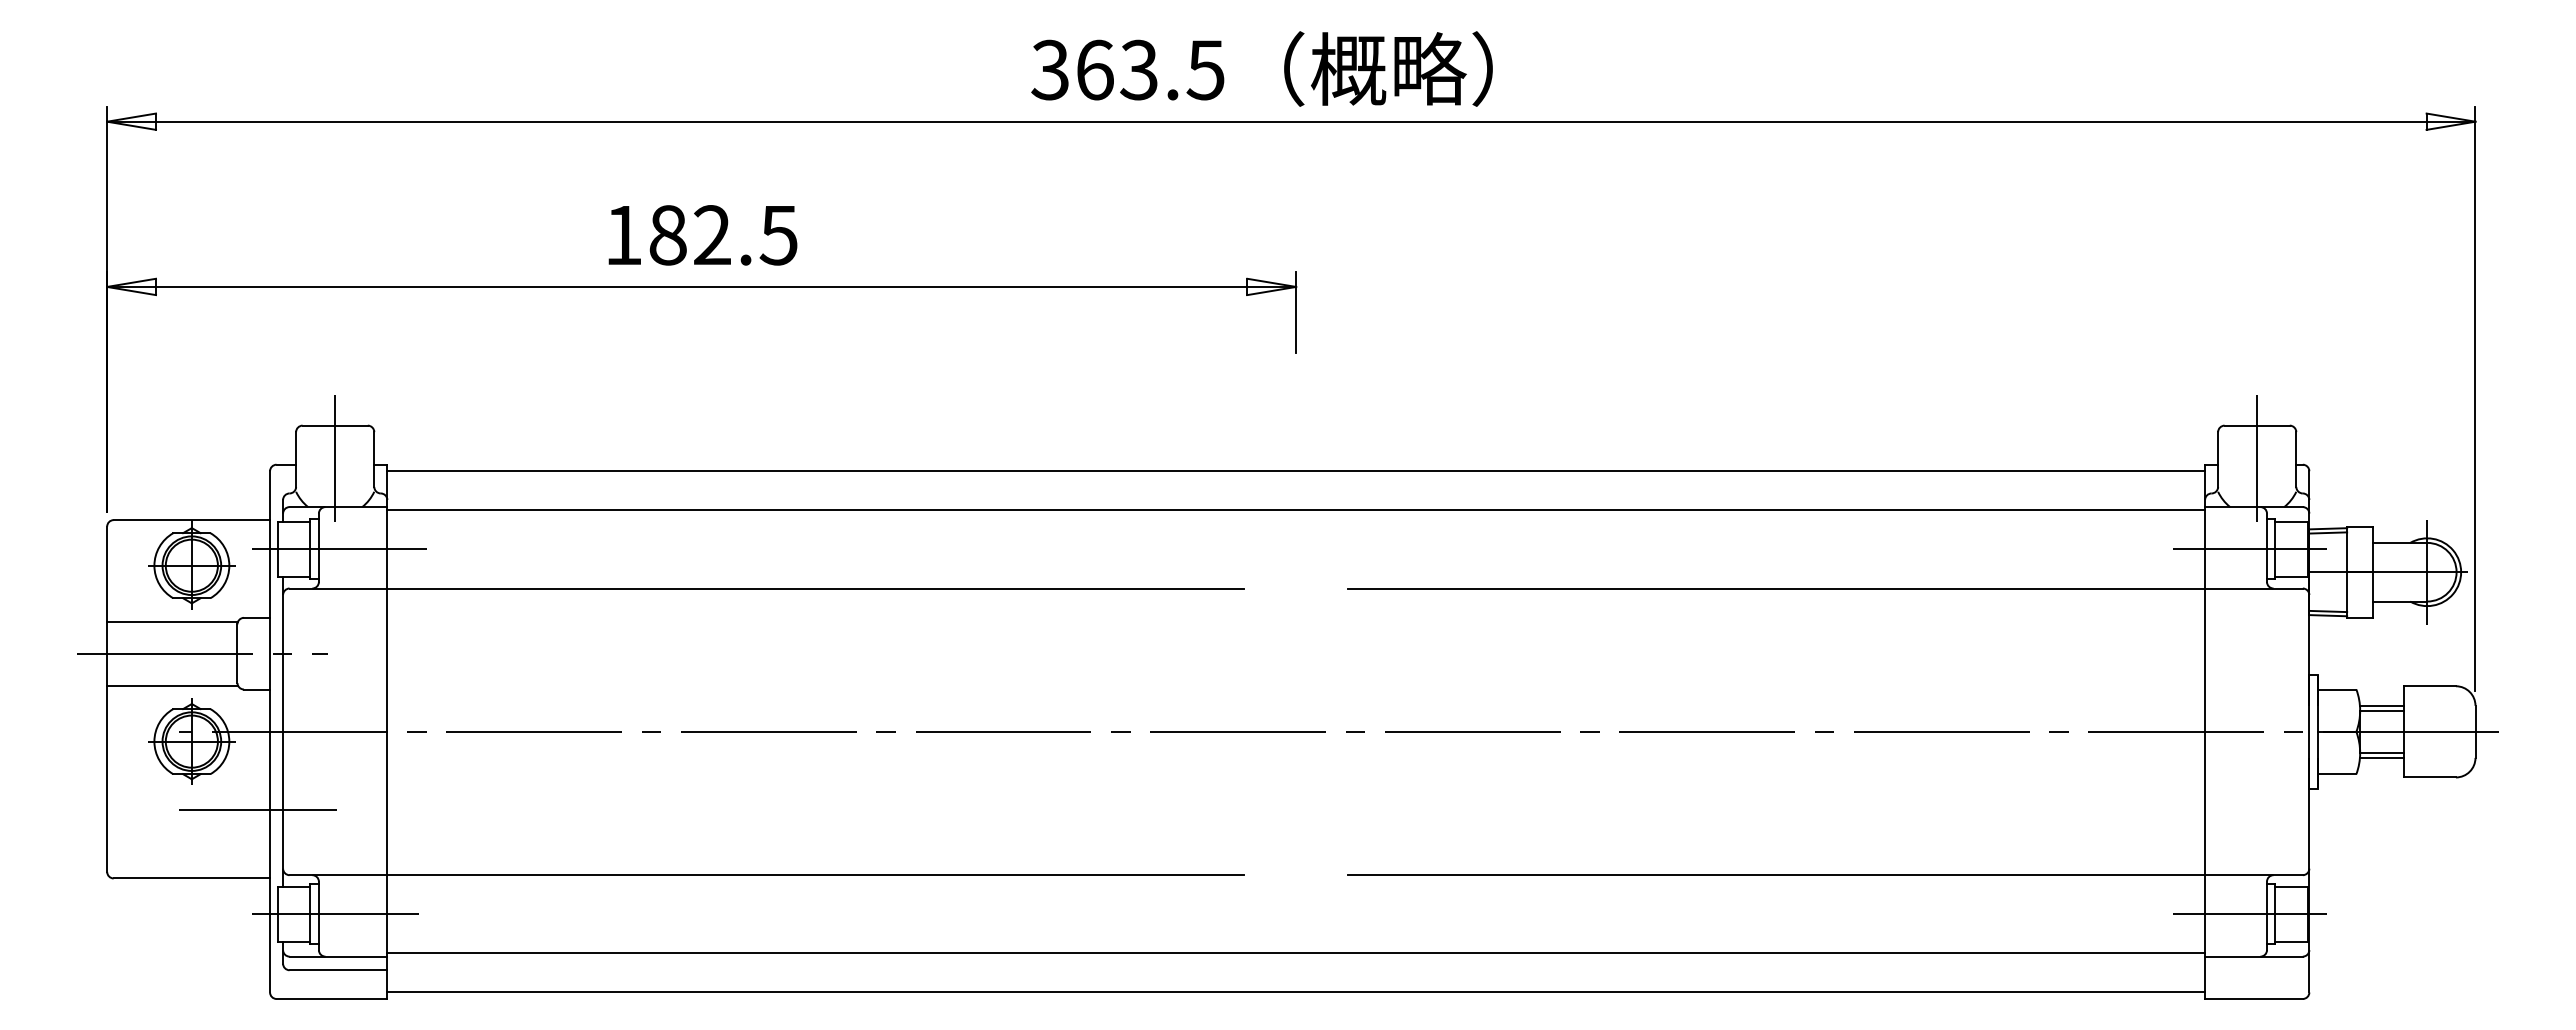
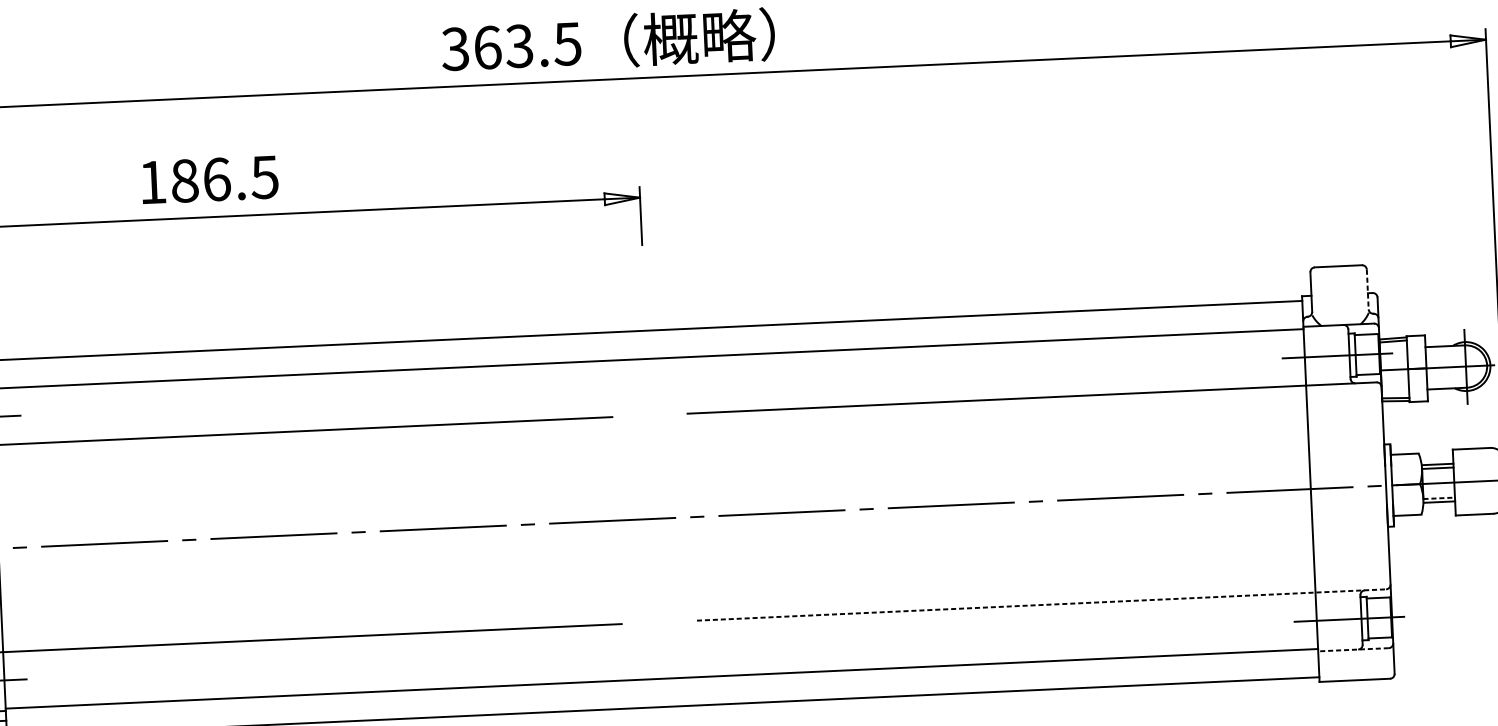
text: (712, 235) -> (216, 179), 182.5 -> 186.5
line: (2257, 457) -> (1339, 289), removed
line: (2296, 460) -> (1367, 290), solid -> dashed
line: (2381, 752) -> (1438, 498), solid -> dashed
line: (1826, 875) -> (1042, 605), solid -> dashed
line: (2253, 956) -> (1353, 649), solid -> dashed

